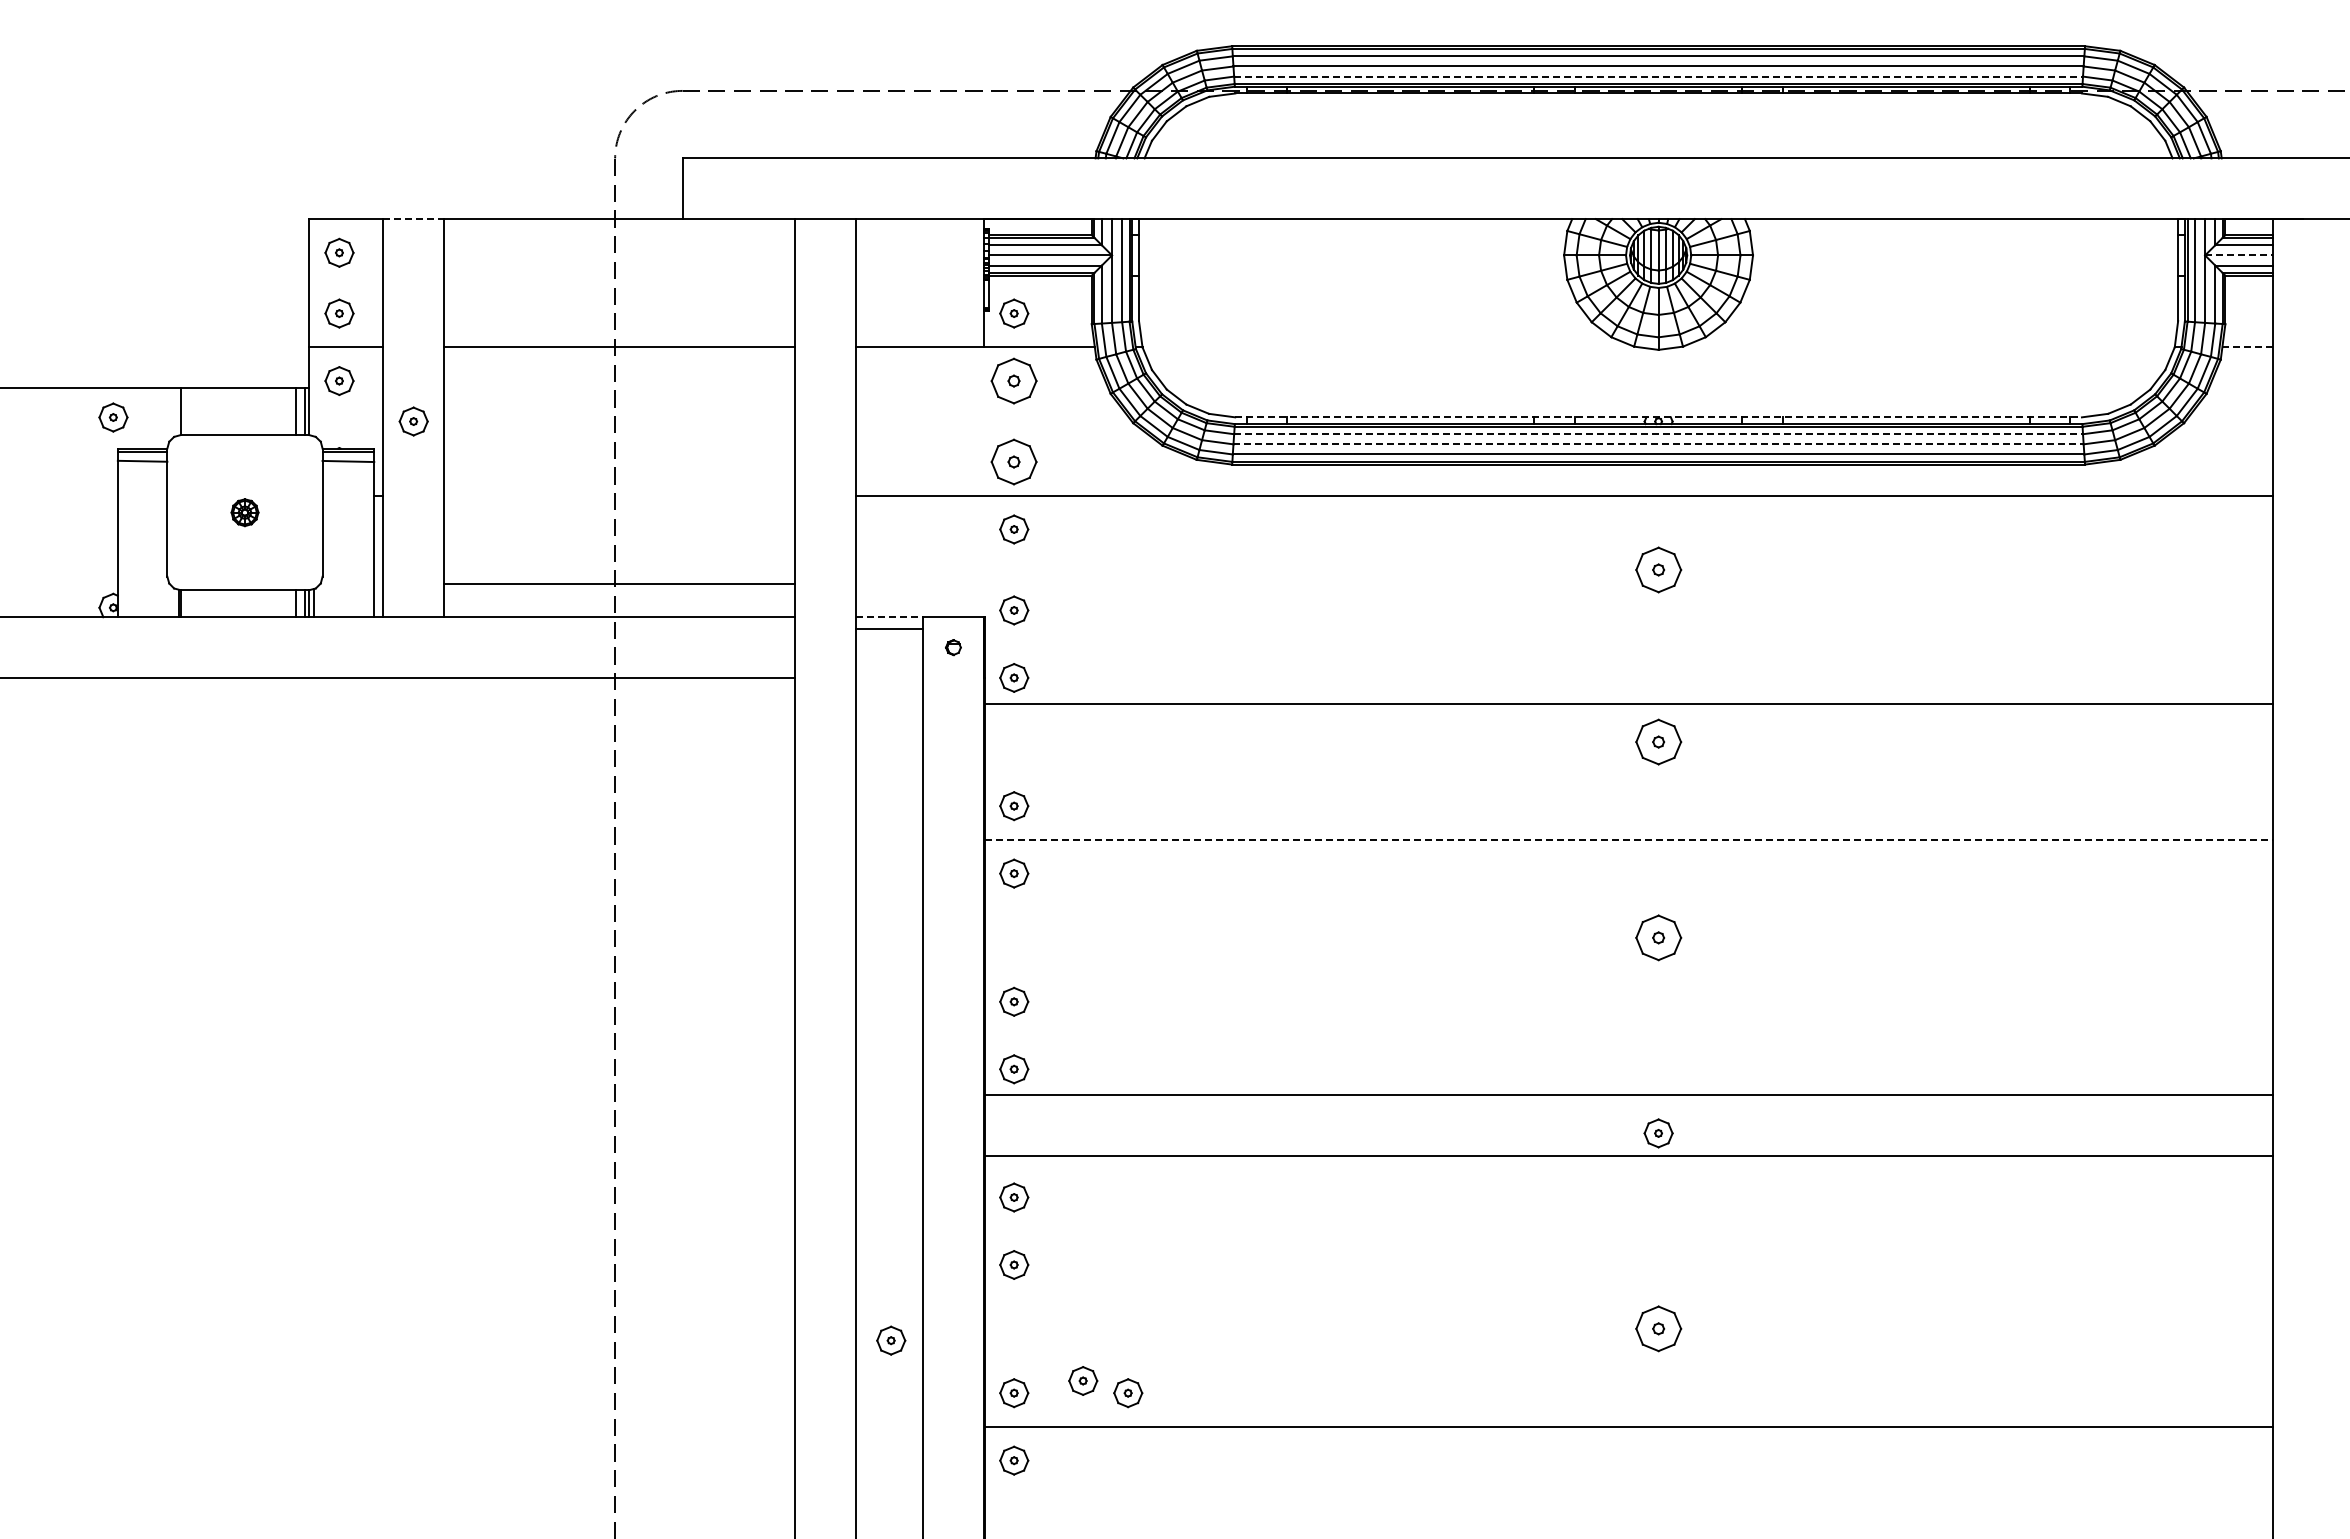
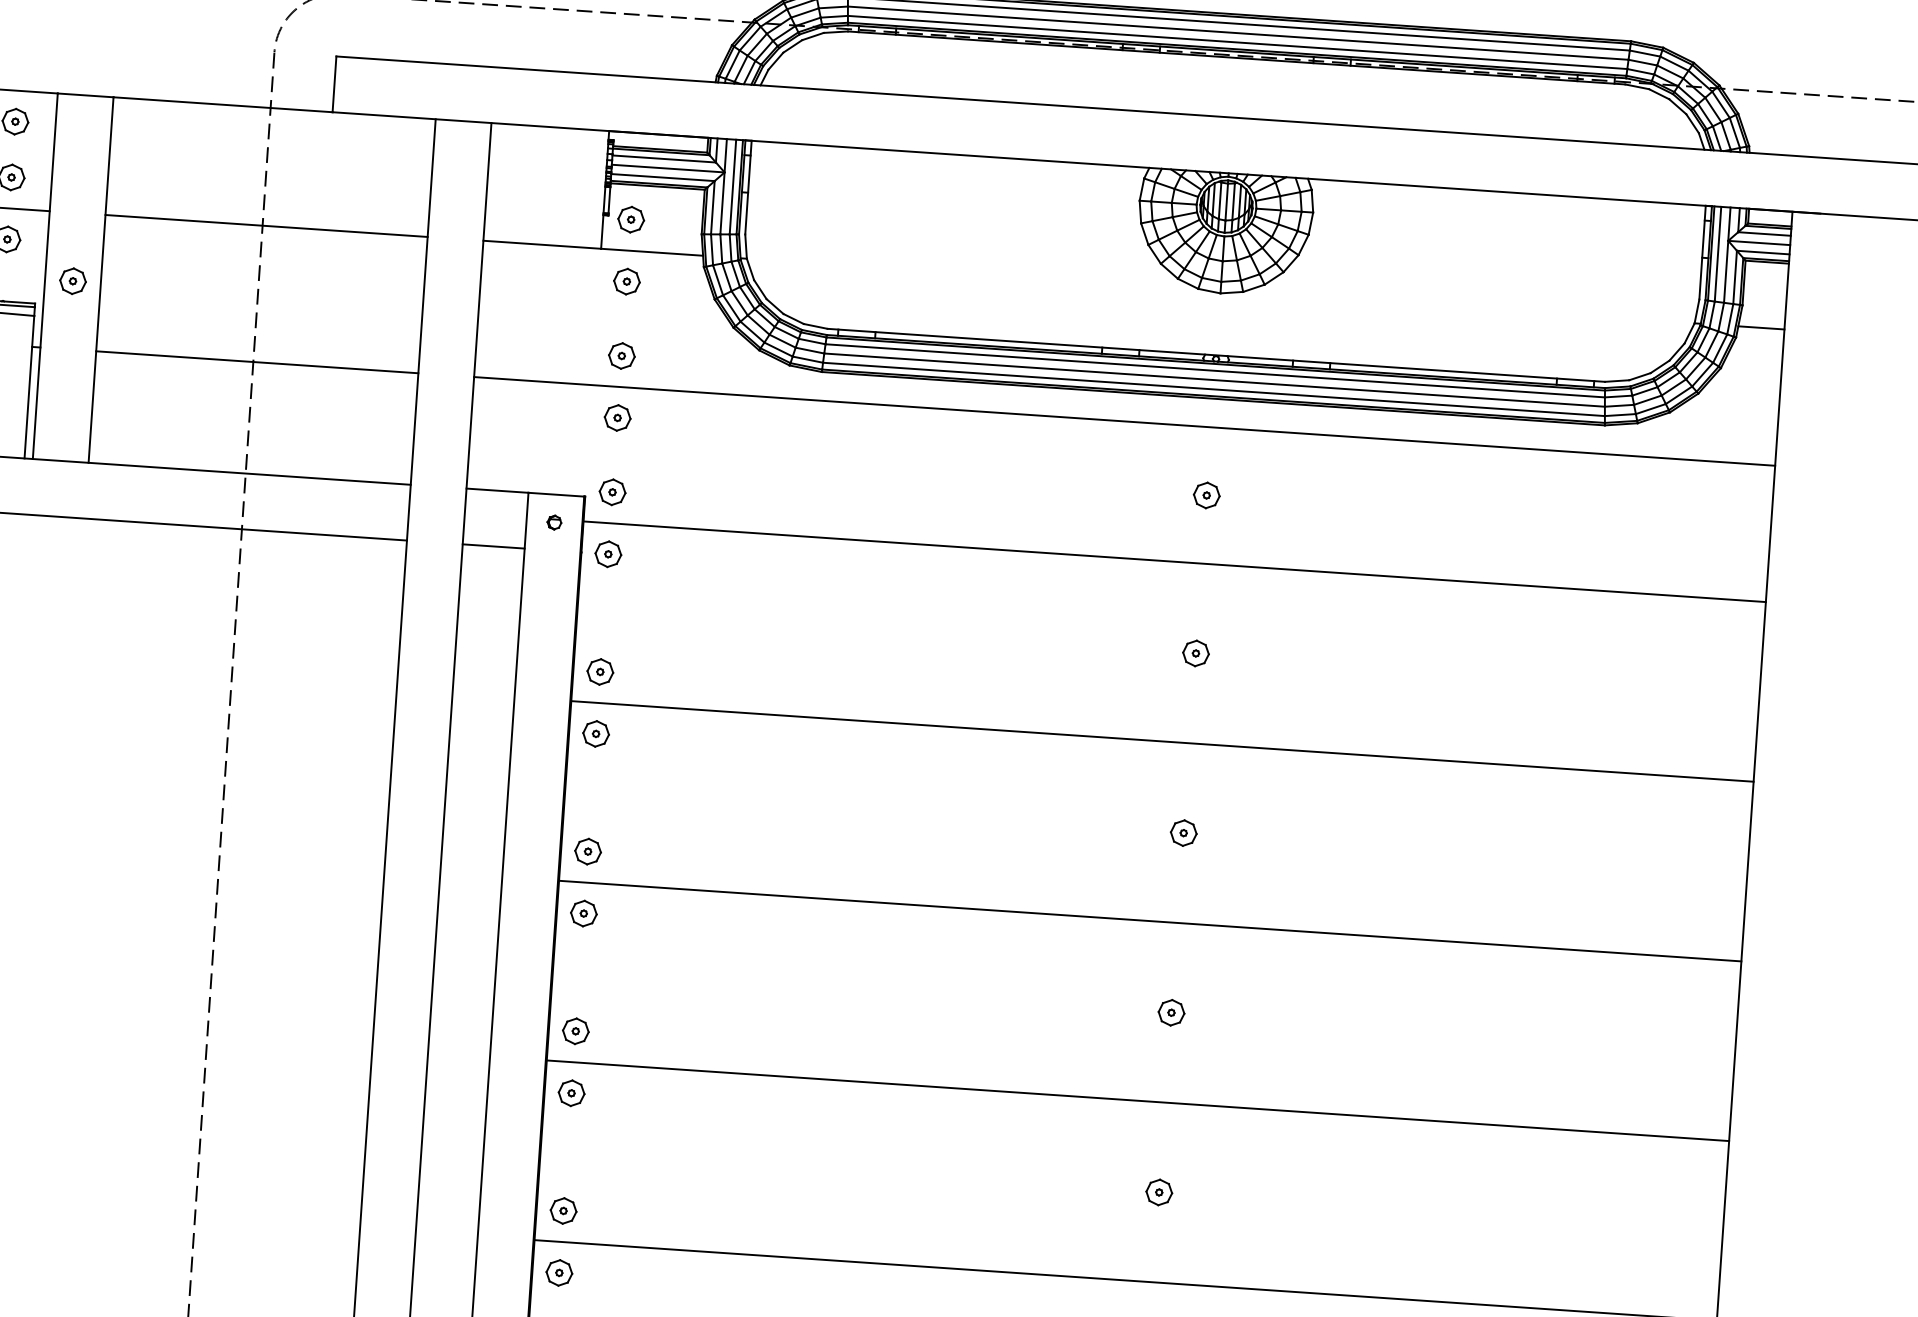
line: (1659, 76) -> (1238, 42), dashed -> solid
line: (414, 219) -> (86, 95), dashed -> solid
line: (2238, 255) -> (1758, 243), dashed -> solid
line: (2248, 347) -> (1762, 328), dashed -> solid
part: (1014, 380) -> (627, 281), size x0.62
line: (1659, 417) -> (1217, 355), dashed -> solid
line: (1659, 434) -> (1216, 371), dashed -> solid
line: (1659, 444) -> (1215, 380), dashed -> solid
part: (1014, 461) -> (622, 355), size x0.62
part: (1658, 569) -> (1206, 495), size x0.62
line: (619, 583) -> (257, 362), moved
line: (889, 617) -> (497, 490), dashed -> solid
line: (889, 628) -> (493, 546), moved
line: (1628, 704) -> (1174, 562), moved
part: (1658, 741) -> (1195, 652), size x0.62
line: (1628, 839) -> (1162, 741), dashed -> solid
part: (1658, 937) -> (1183, 832), size x0.62
line: (1628, 1094) -> (1149, 921), moved
line: (1628, 1156) -> (1137, 1100), moved
part: (1658, 1329) -> (1159, 1192), size x0.62
part: (891, 1340) -> (454, 1154), removed
part: (1083, 1380) -> (627, 1203), removed
part: (1128, 1393) -> (668, 1218), removed

